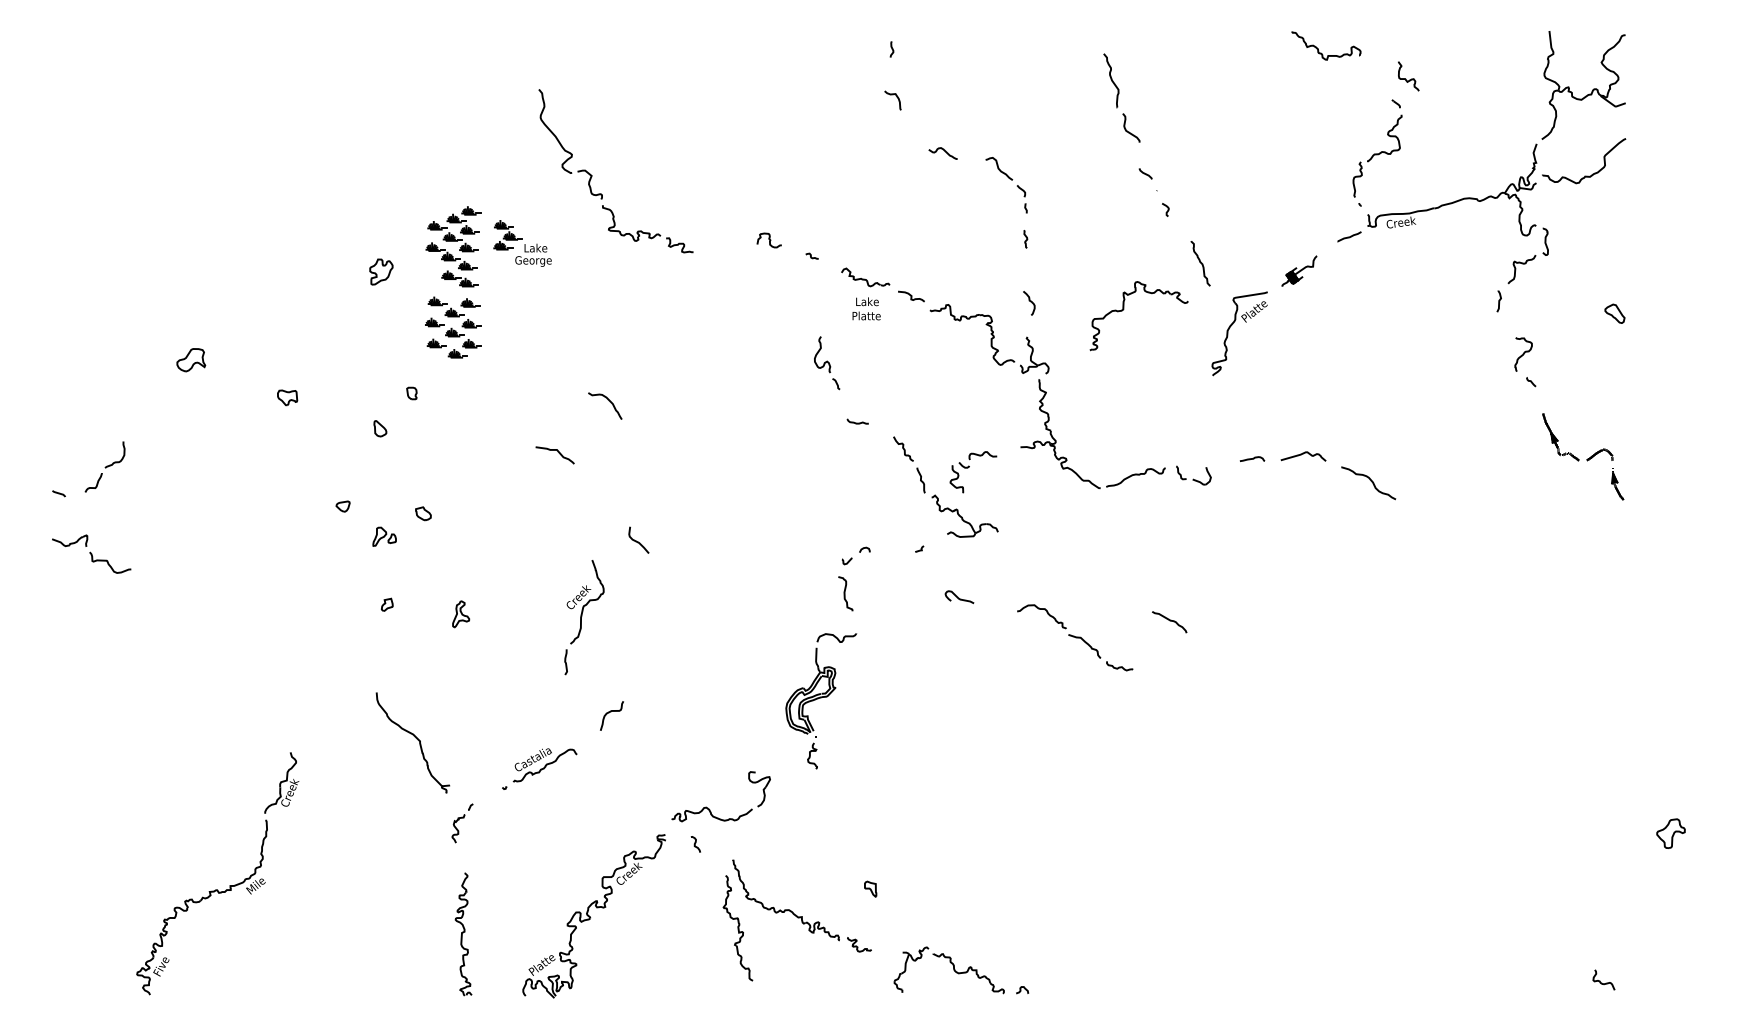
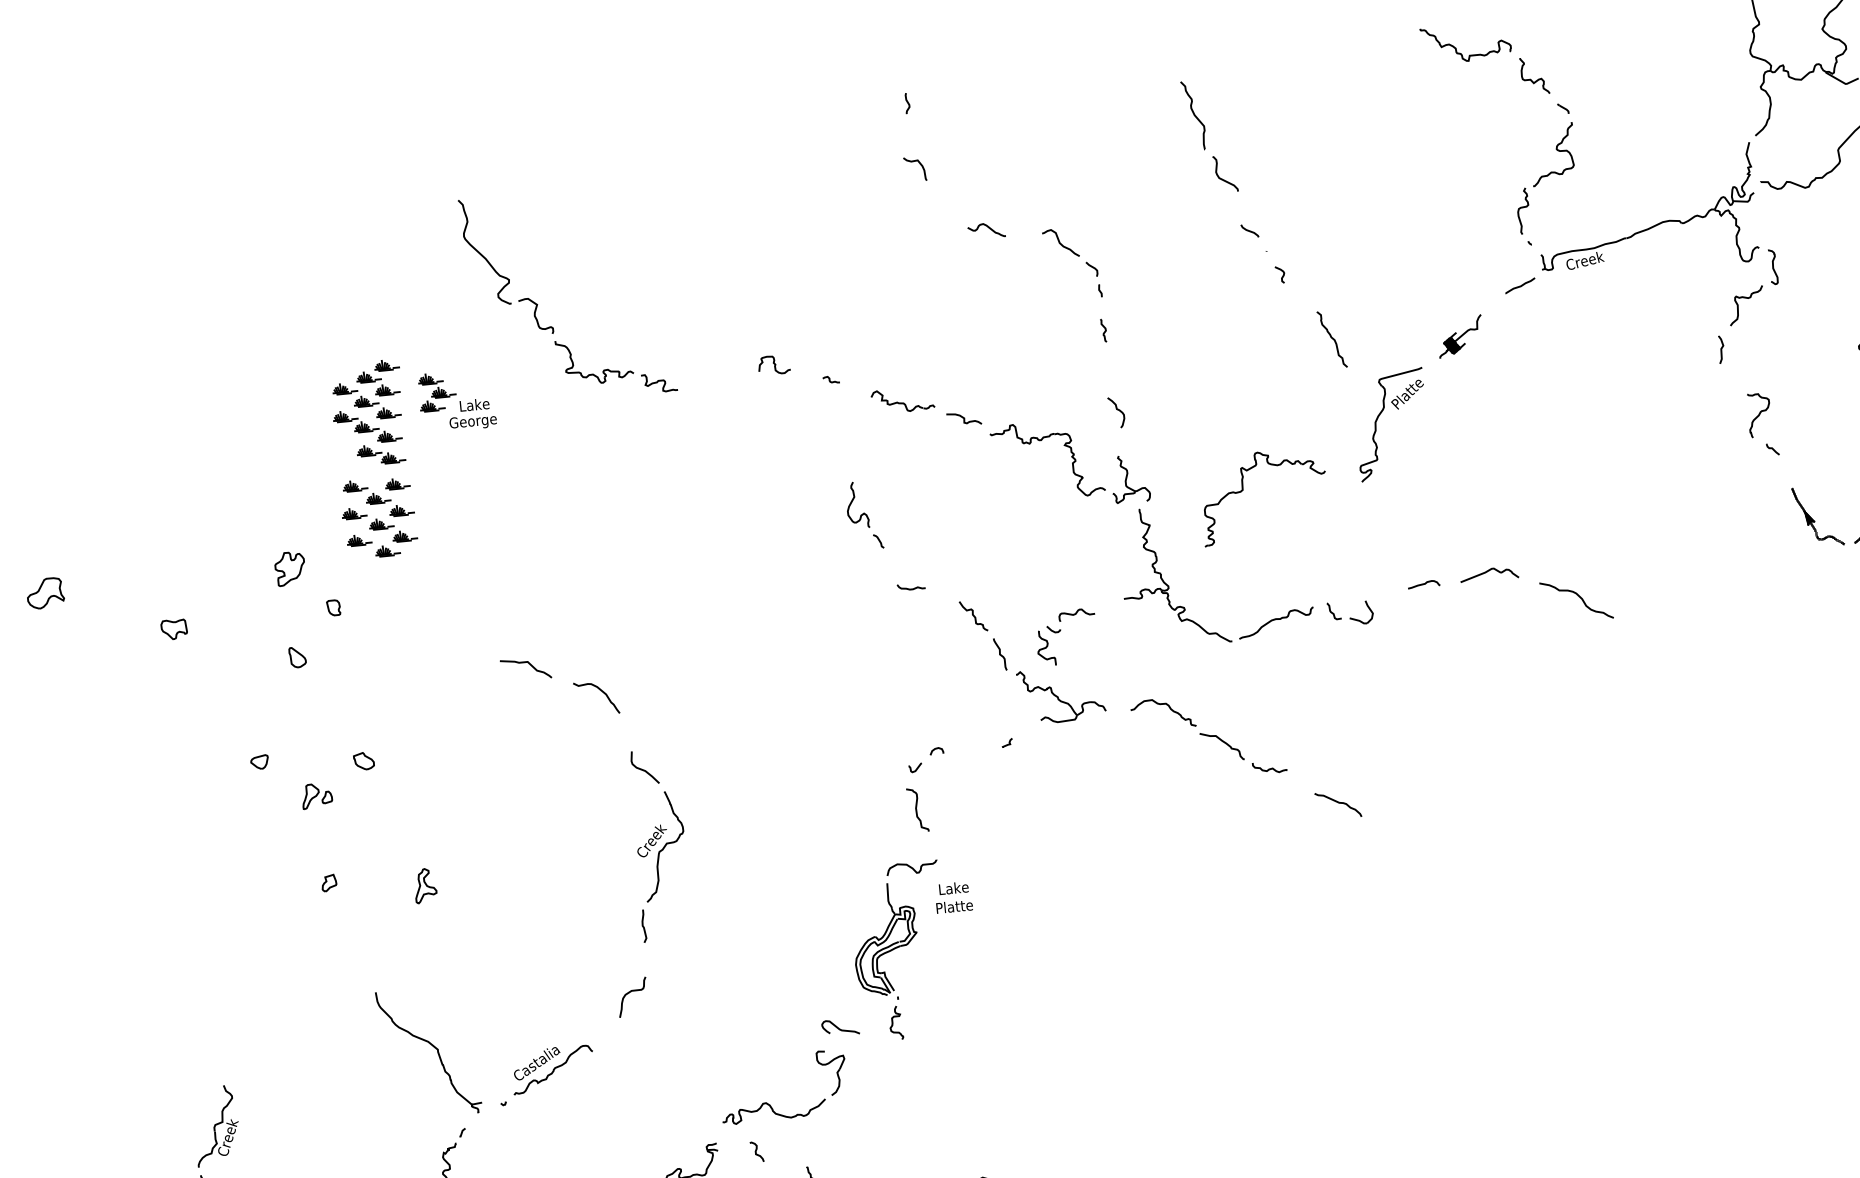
curve: (1409, 79) -> (1536, 79), moved
part: (381, 271) -> (290, 568), moved
text: (866, 308) -> (953, 897), moved
part: (1124, 309) -> (1244, 489), moved
curve: (609, 401) -> (601, 691), moved
curve: (959, 597) -> (840, 1027), moved
part: (584, 617) -> (661, 866), moved
part: (1075, 637) -> (1209, 736), moved
part: (412, 742) -> (428, 1052), moved

